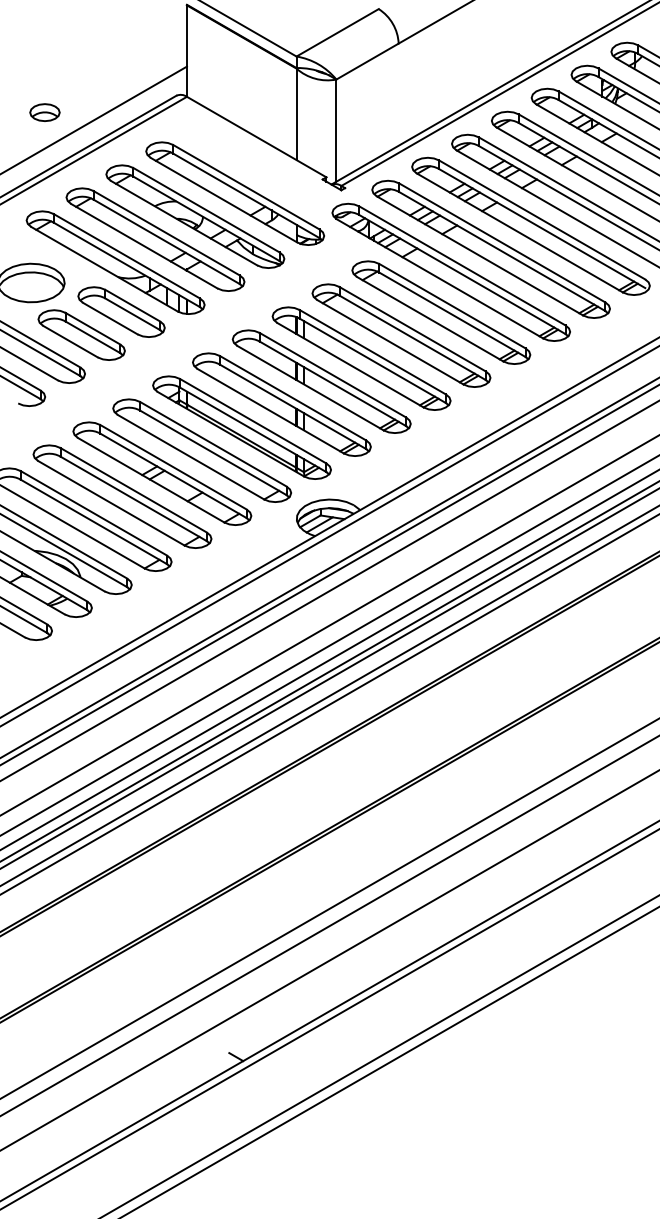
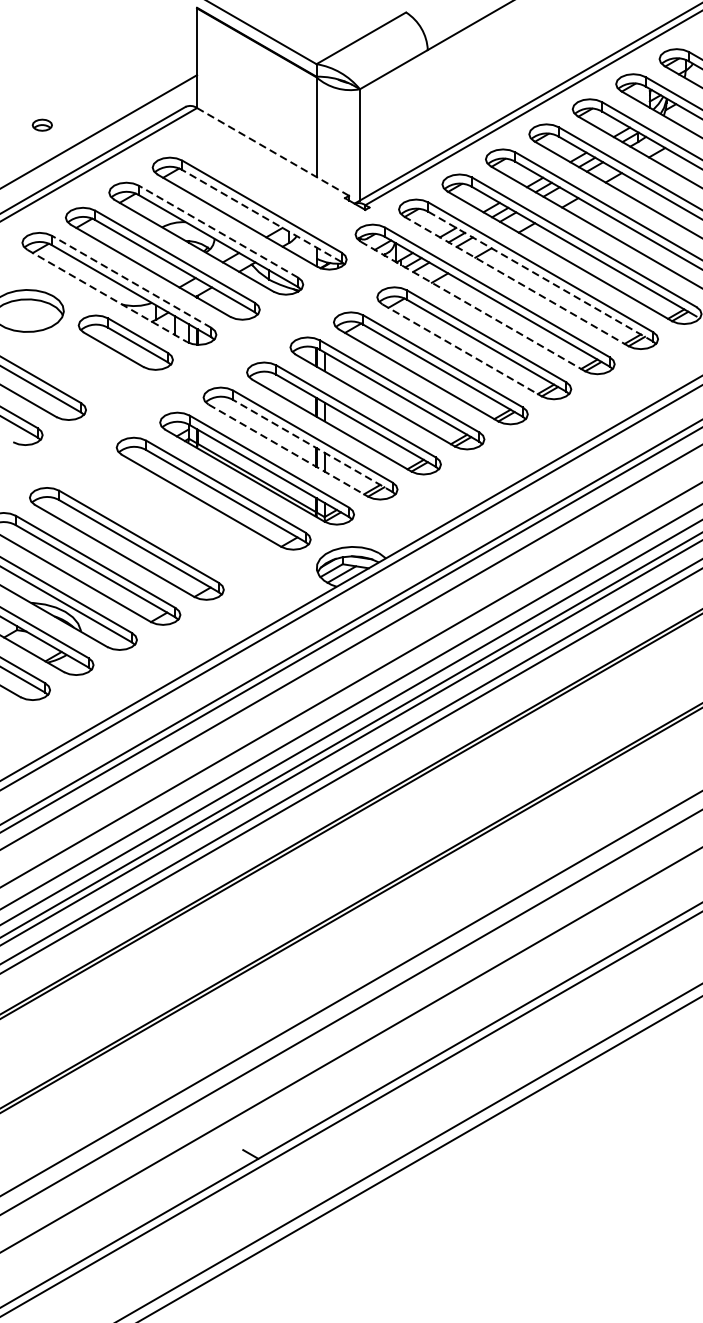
part: (44, 112) -> (41, 125), size x0.6
line: (256, 137) -> (272, 152), solid -> dashed
line: (245, 195) -> (260, 215), solid -> dashed
line: (206, 209) -> (218, 230), solid -> dashed
line: (502, 251) -> (540, 276), solid -> dashed
line: (126, 256) -> (131, 282), solid -> dashed
line: (480, 256) -> (516, 282), solid -> dashed
line: (104, 269) -> (107, 296), solid -> dashed
line: (440, 279) -> (473, 307), solid -> dashed
line: (430, 319) -> (462, 350), solid -> dashed
part: (81, 334) -> (82, 367), removed
line: (292, 406) -> (312, 445), solid -> dashed
line: (271, 411) -> (289, 450), solid -> dashed
part: (162, 473) -> (170, 518), removed

